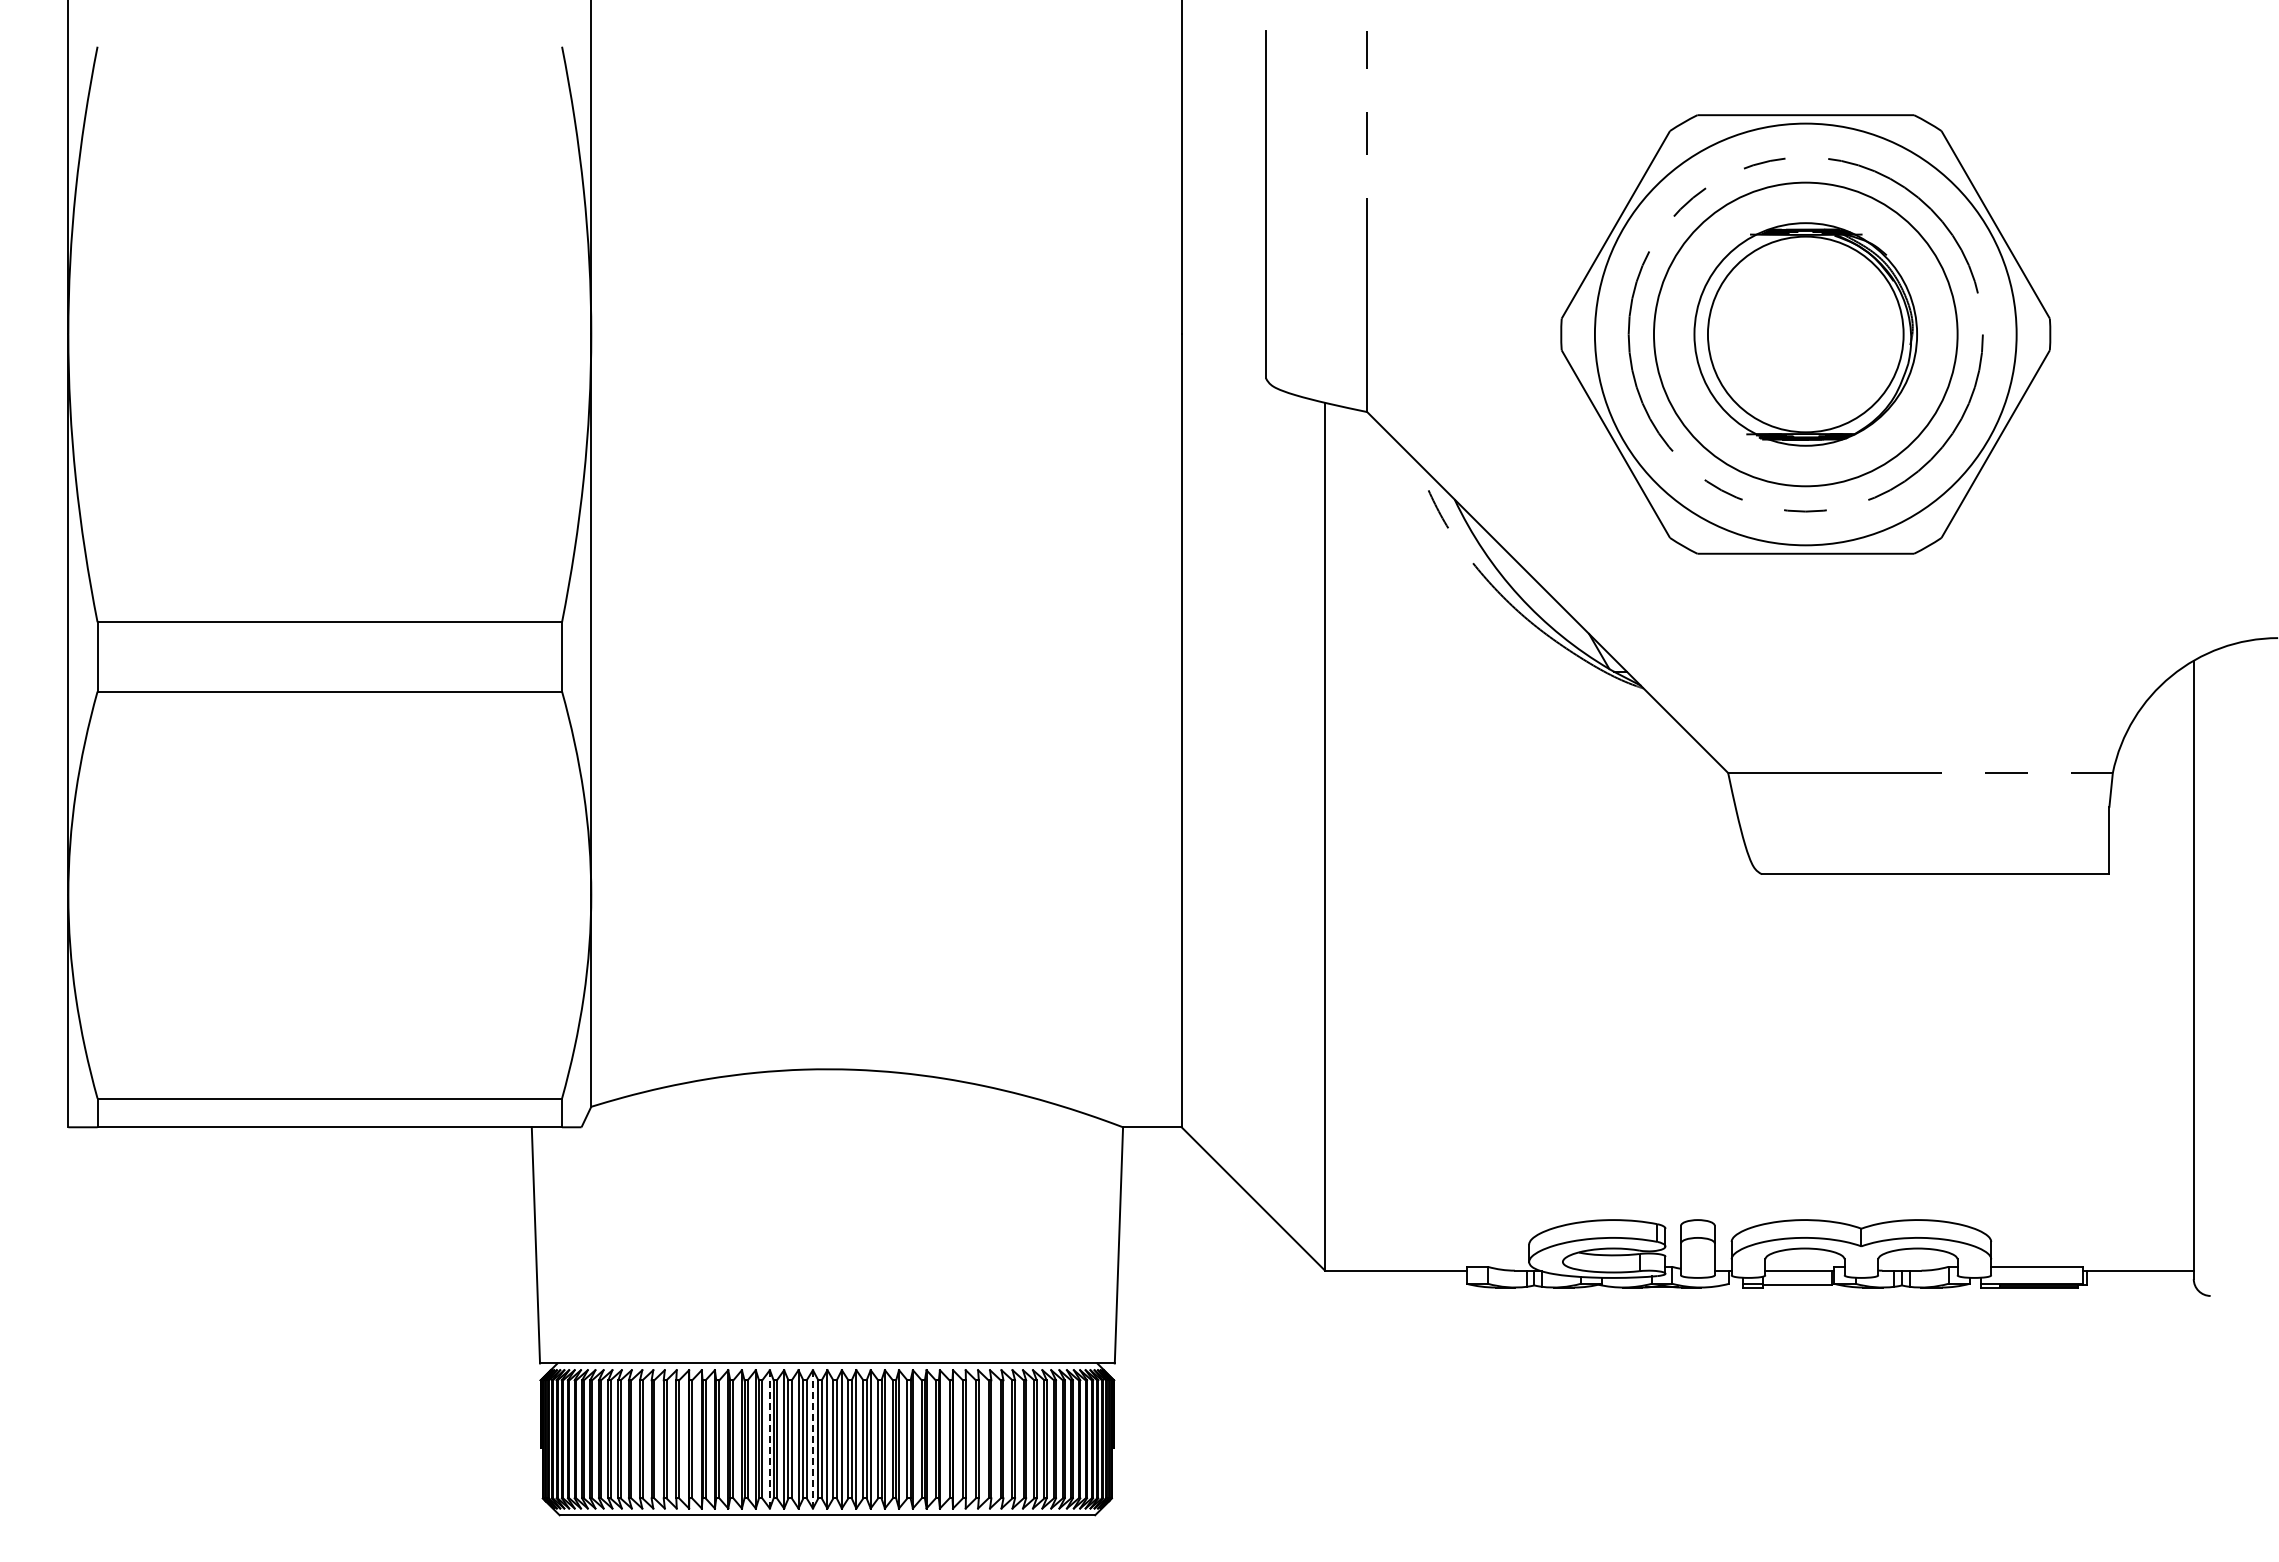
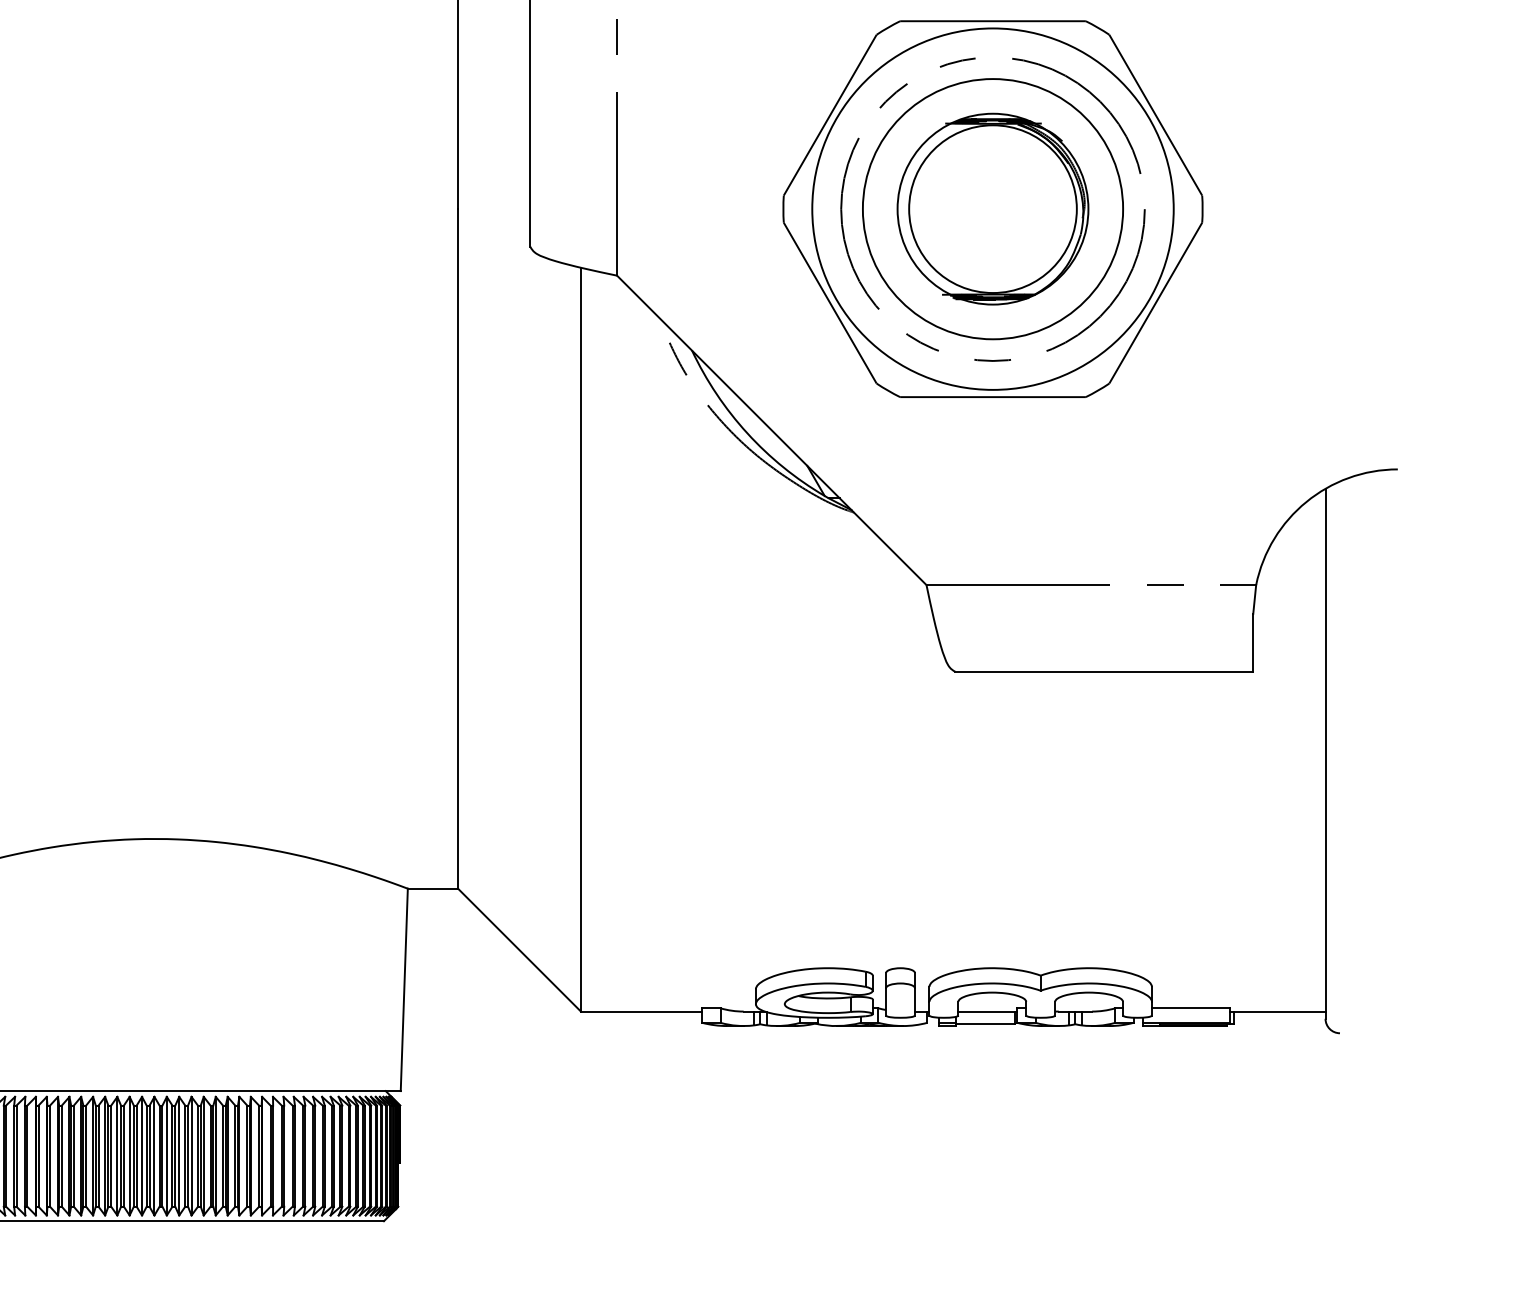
line: (769, 1439) -> (104, 1156), dashed -> solid
line: (812, 1439) -> (141, 1156), dashed -> solid

